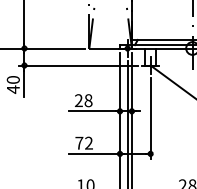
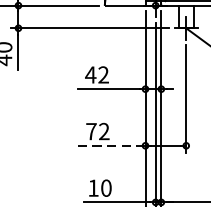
text: (83, 100) -> (96, 74), 28 -> 42
line: (94, 153) -> (111, 145), solid -> dashed

